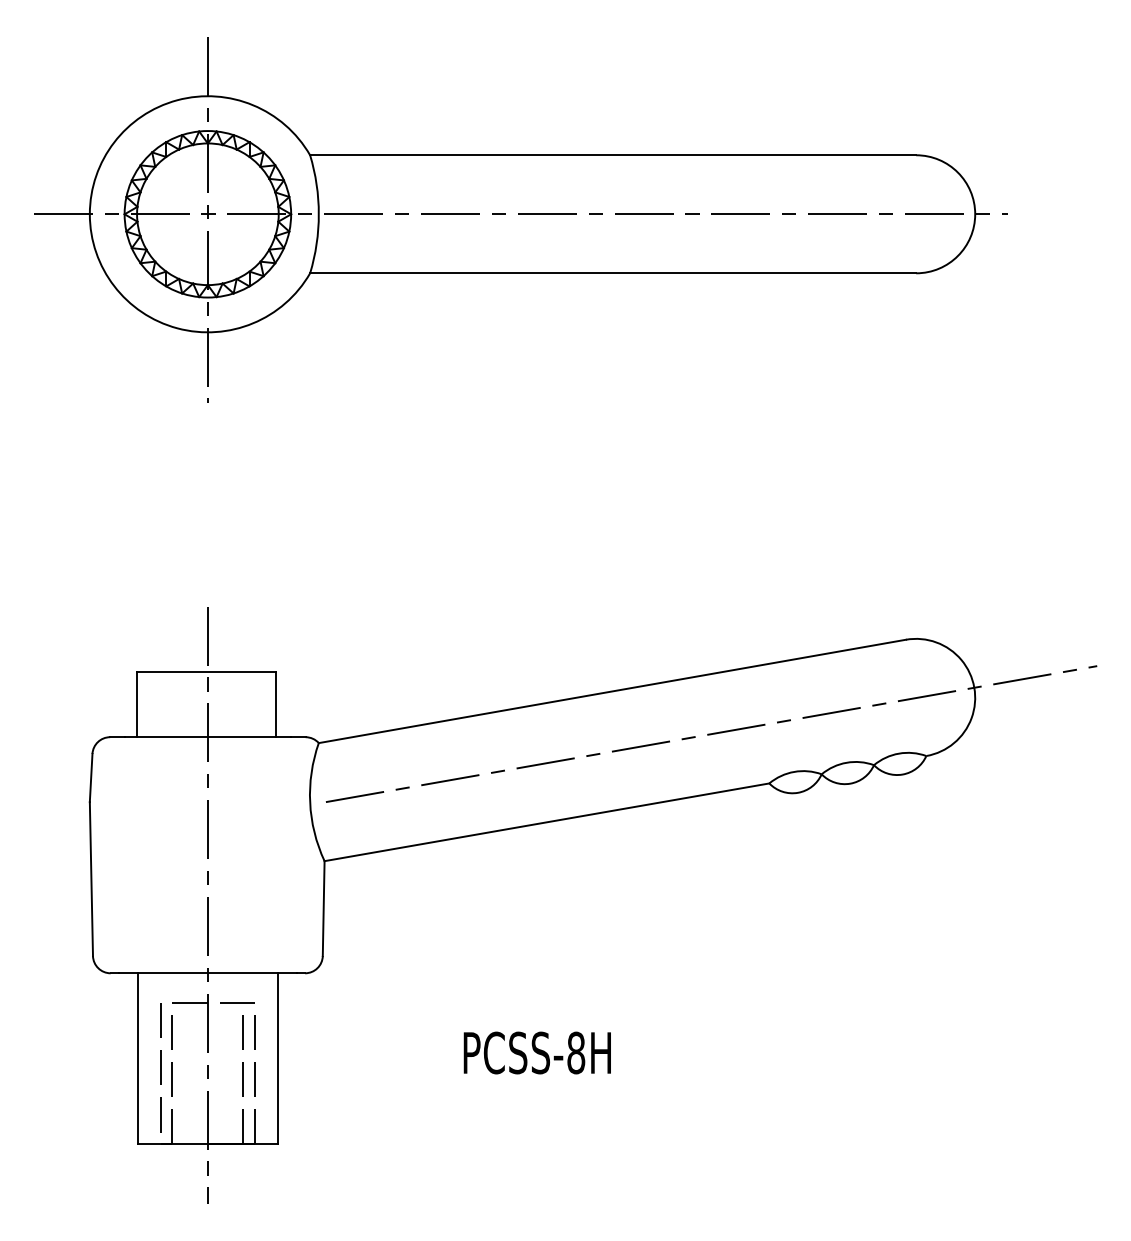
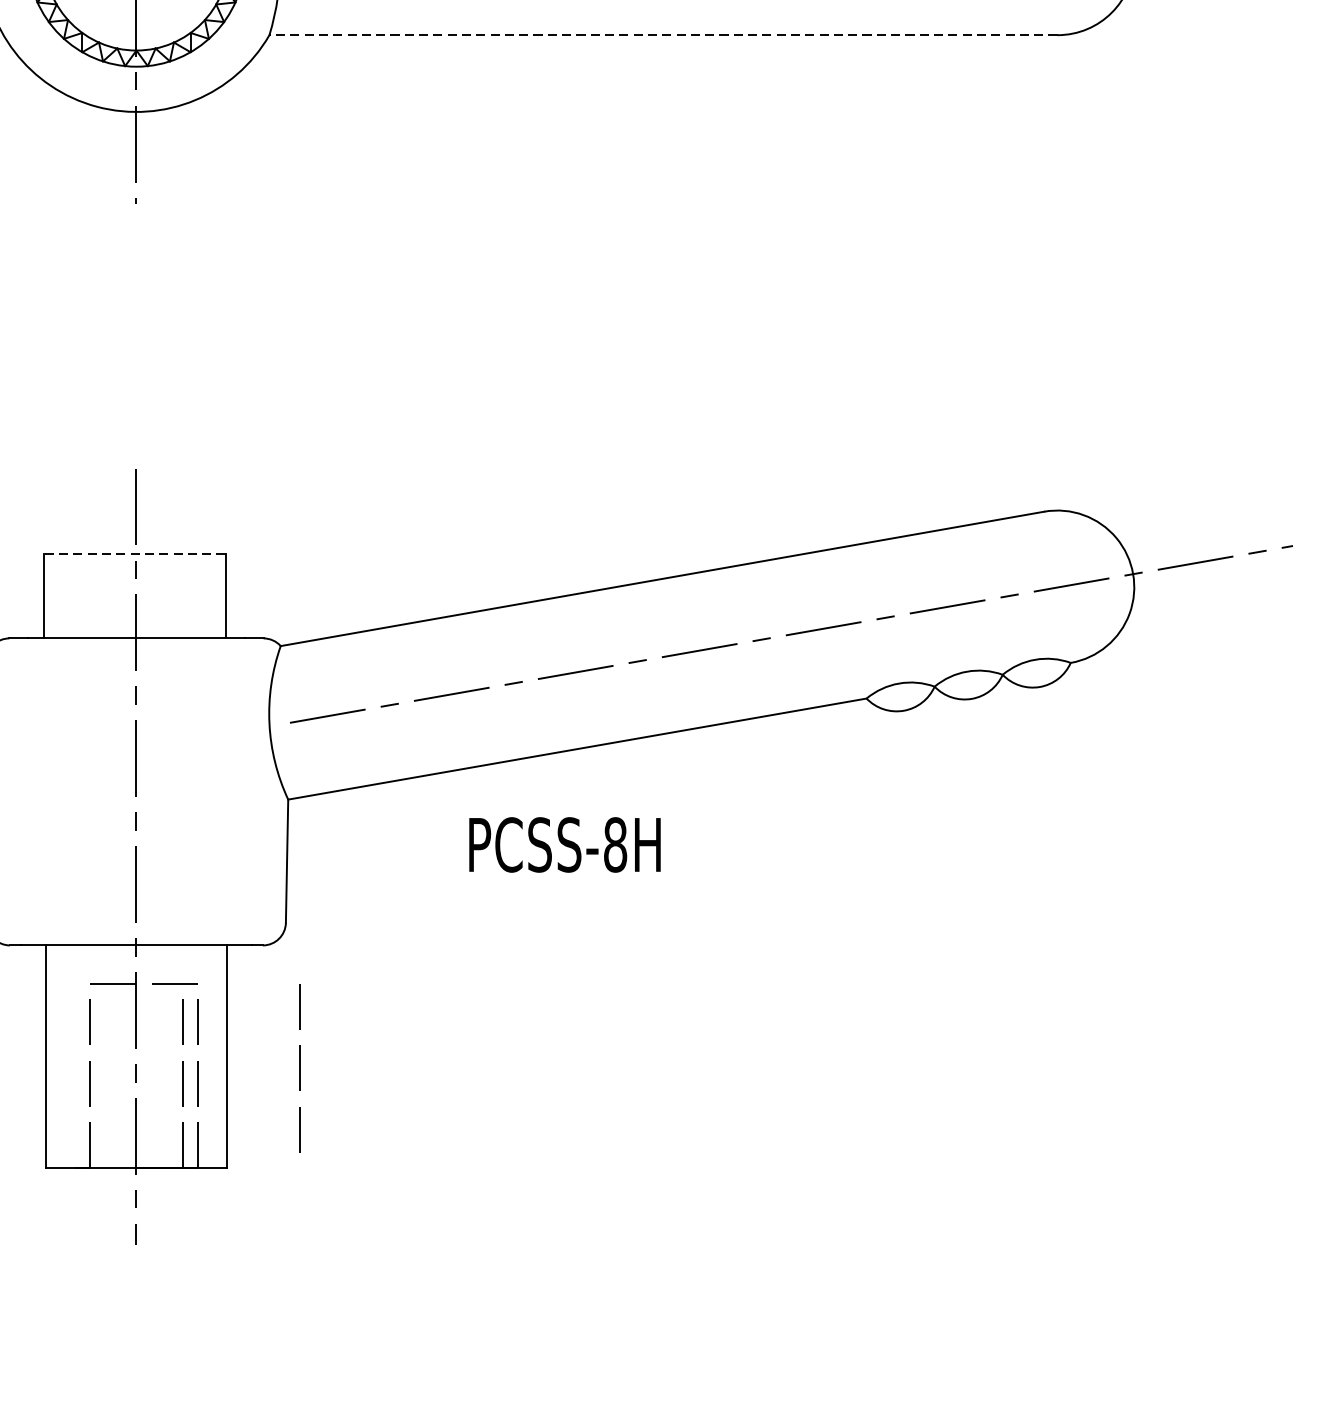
line: (612, 273) -> (662, 35), solid -> dashed
line: (206, 672) -> (134, 554), solid -> dashed
text: (536, 1052) -> (563, 844), moved
line: (160, 1067) -> (299, 1067), moved

